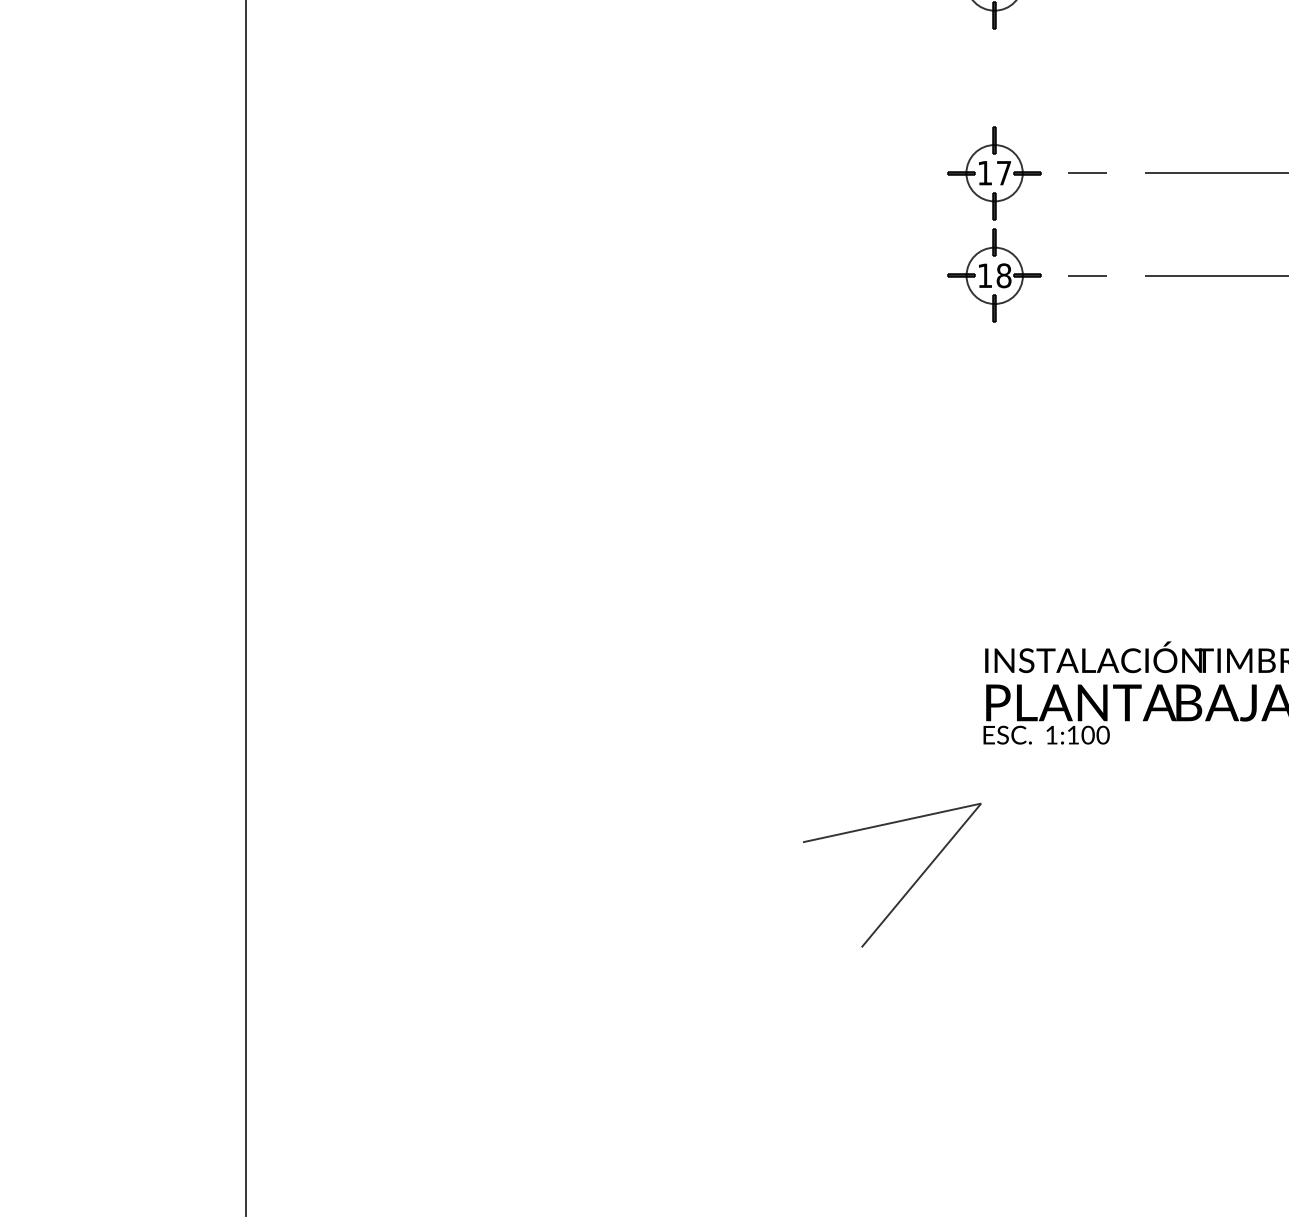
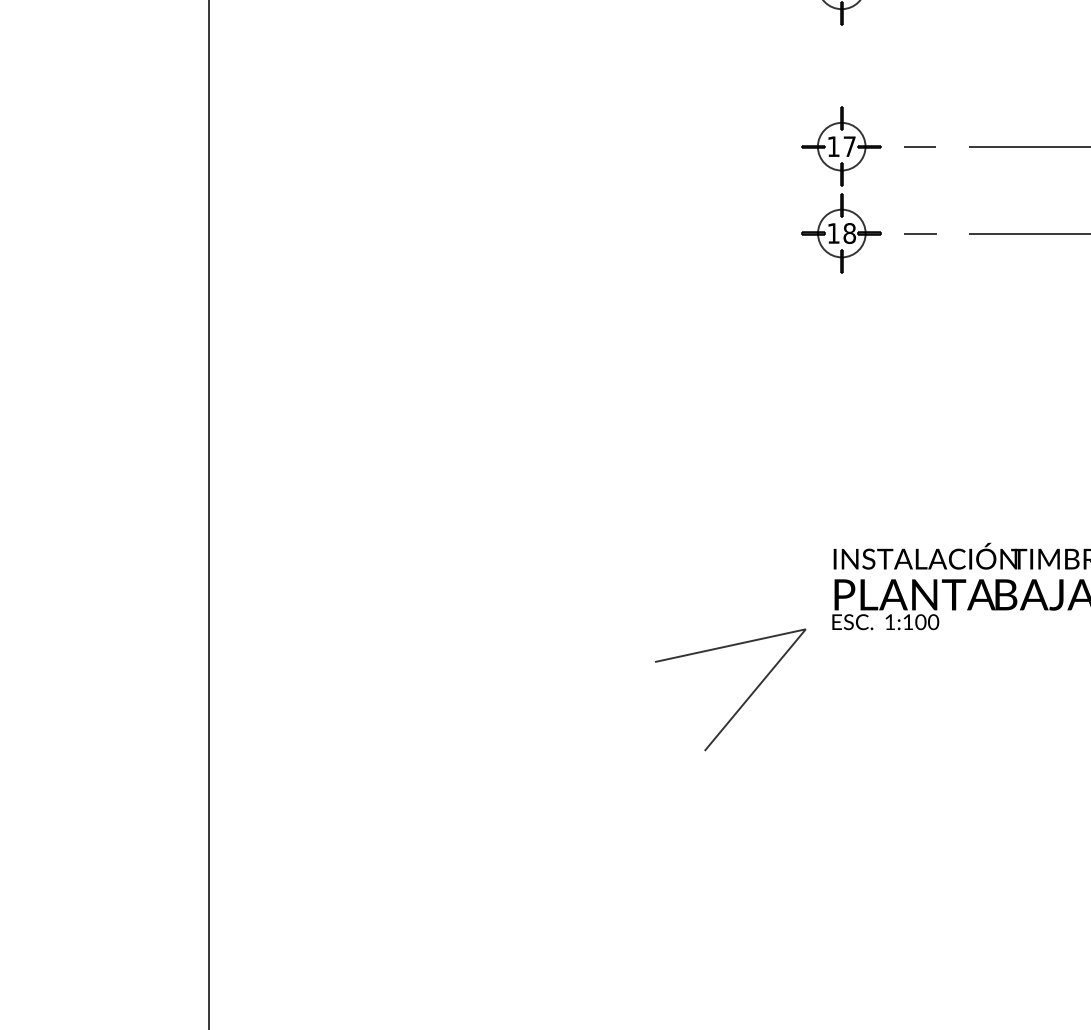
line: (908, 889) -> (744, 701), moved

